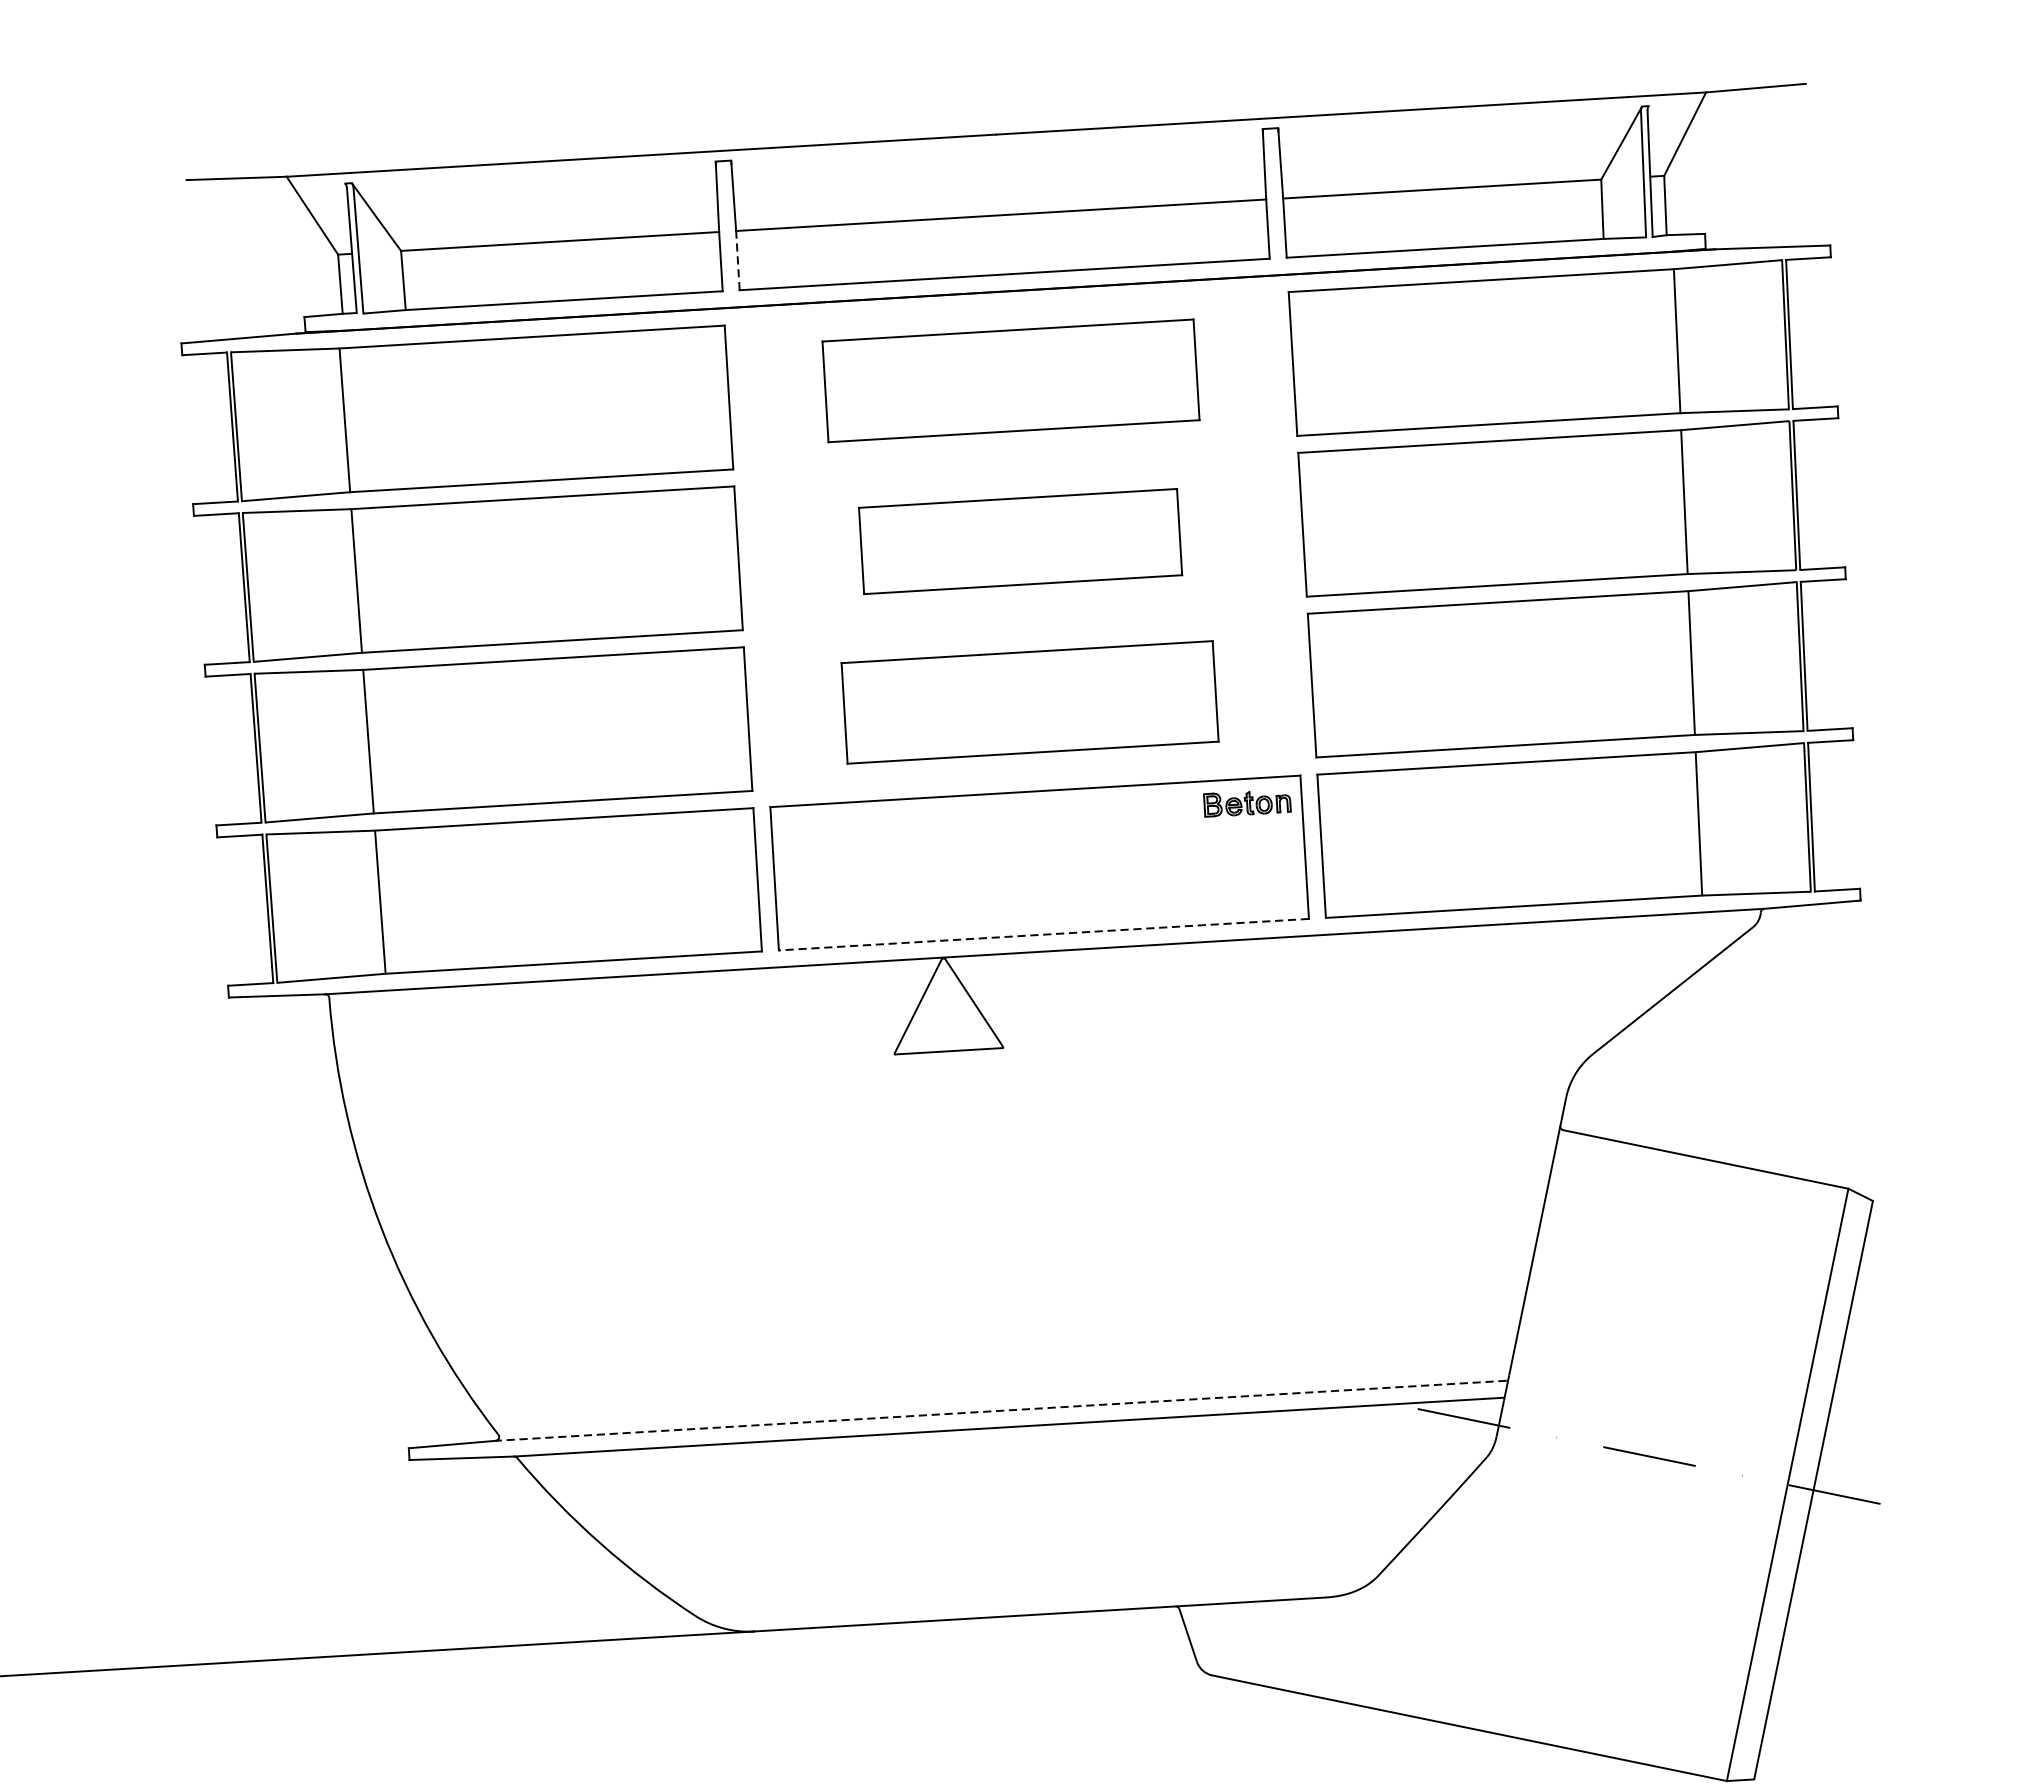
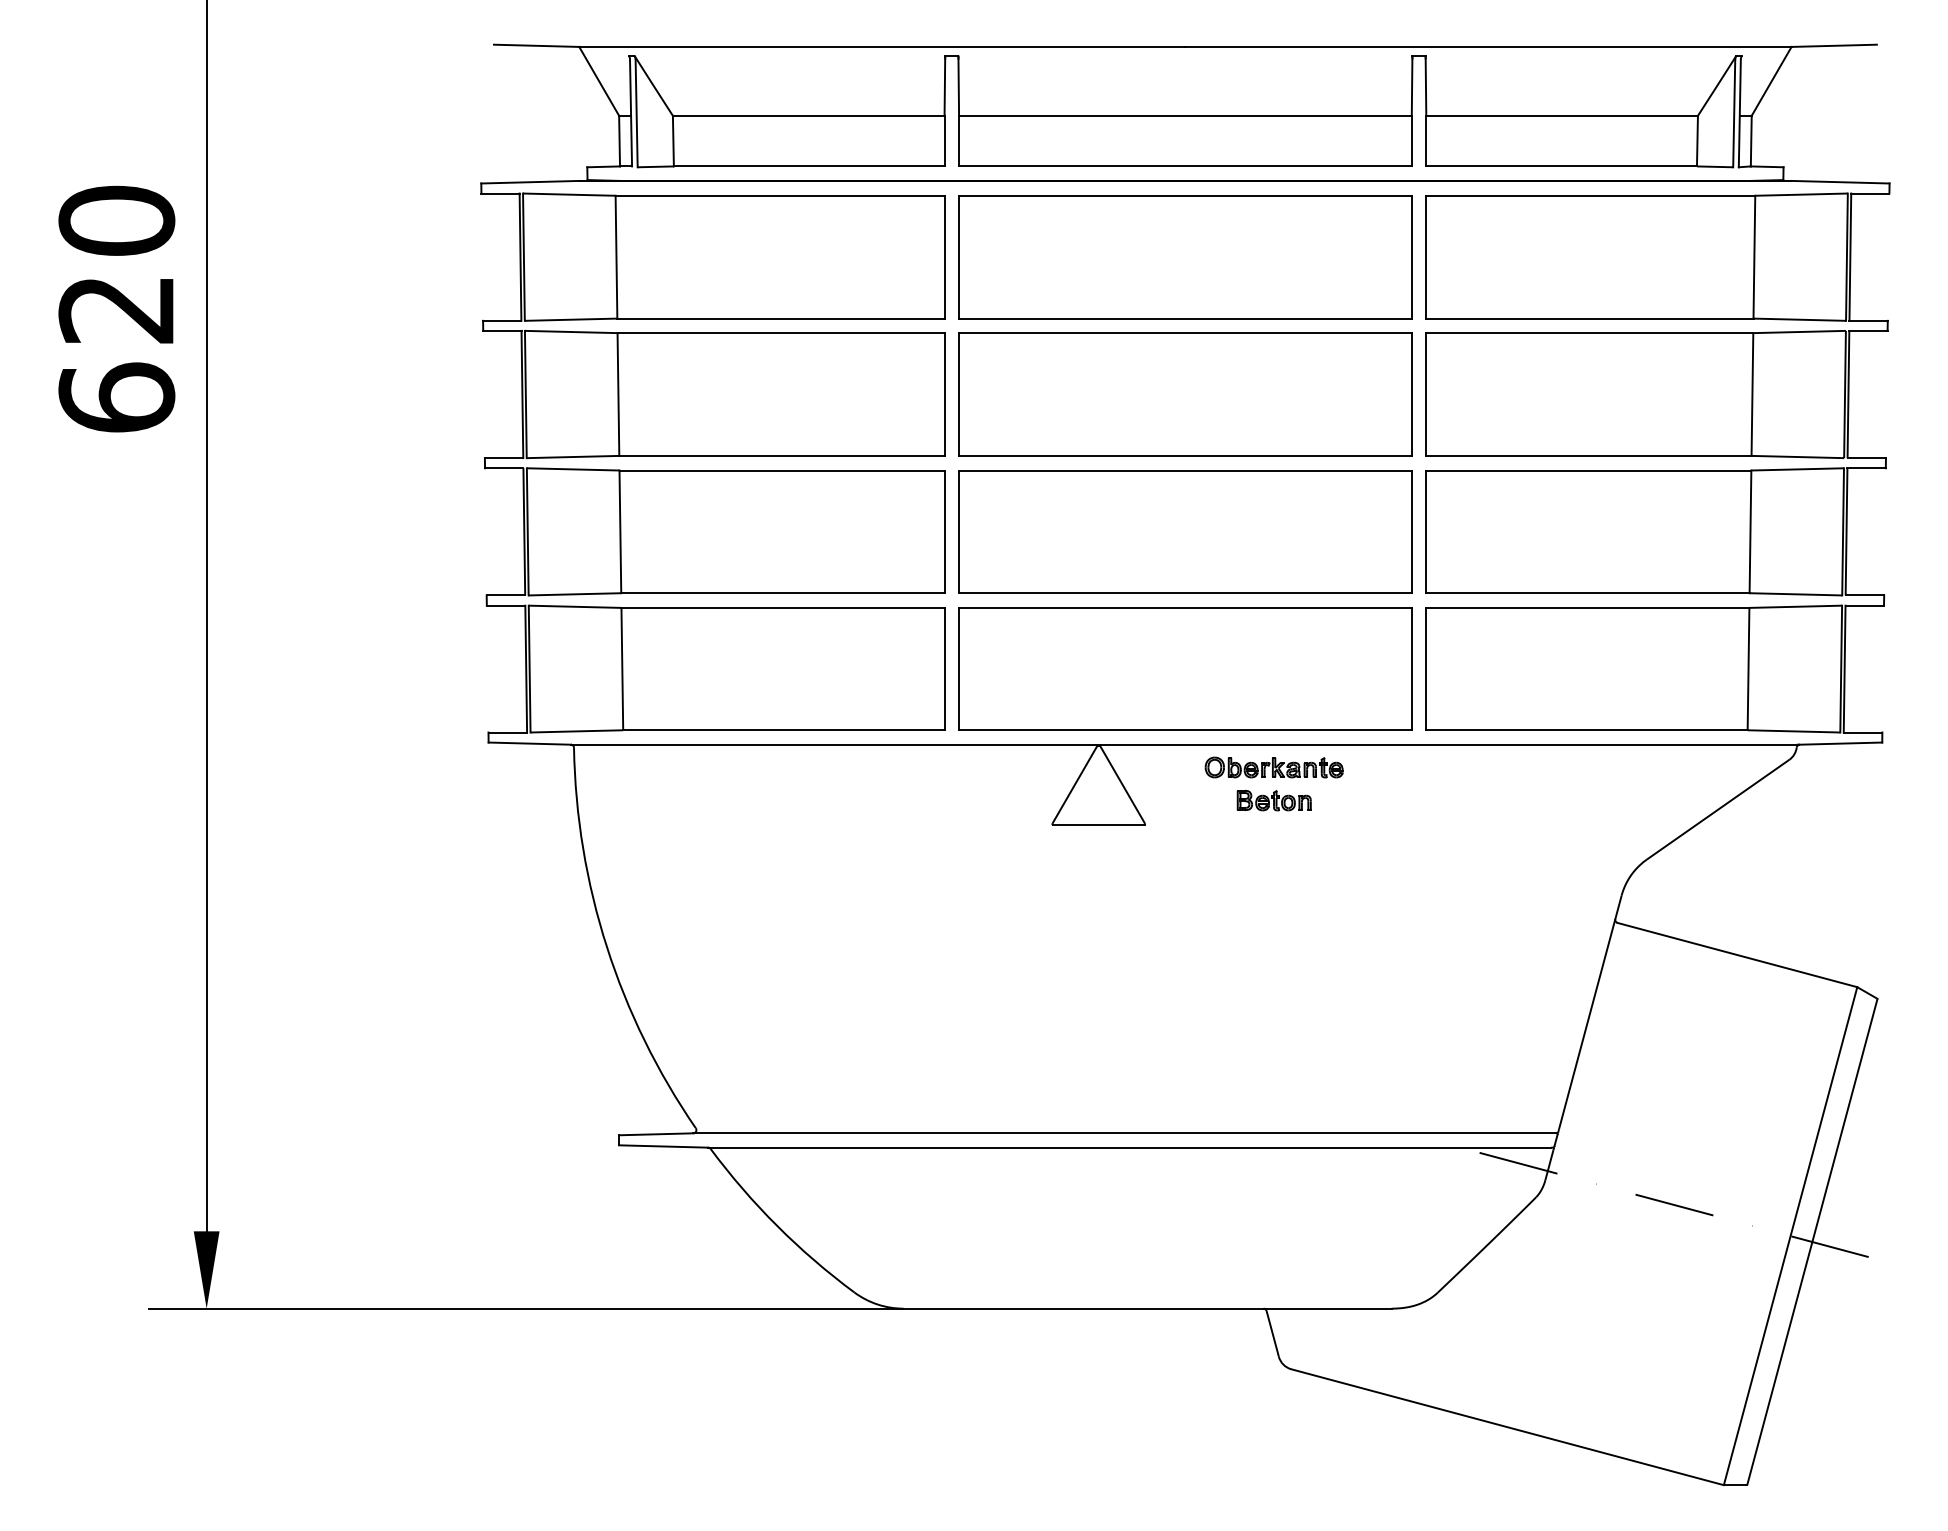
line: (738, 259) -> (959, 140), dashed -> solid
part: (1011, 381) -> (1185, 257), size x1.43
part: (1020, 541) -> (1185, 394), size x1.67
part: (1030, 701) -> (1185, 531), size x1.43
part: (1246, 803) -> (1273, 800), moved
line: (1042, 934) -> (1184, 730), dashed -> solid
part: (1149, 972) -> (1273, 767), added
line: (1000, 1411) -> (1124, 1133), dashed -> solid

